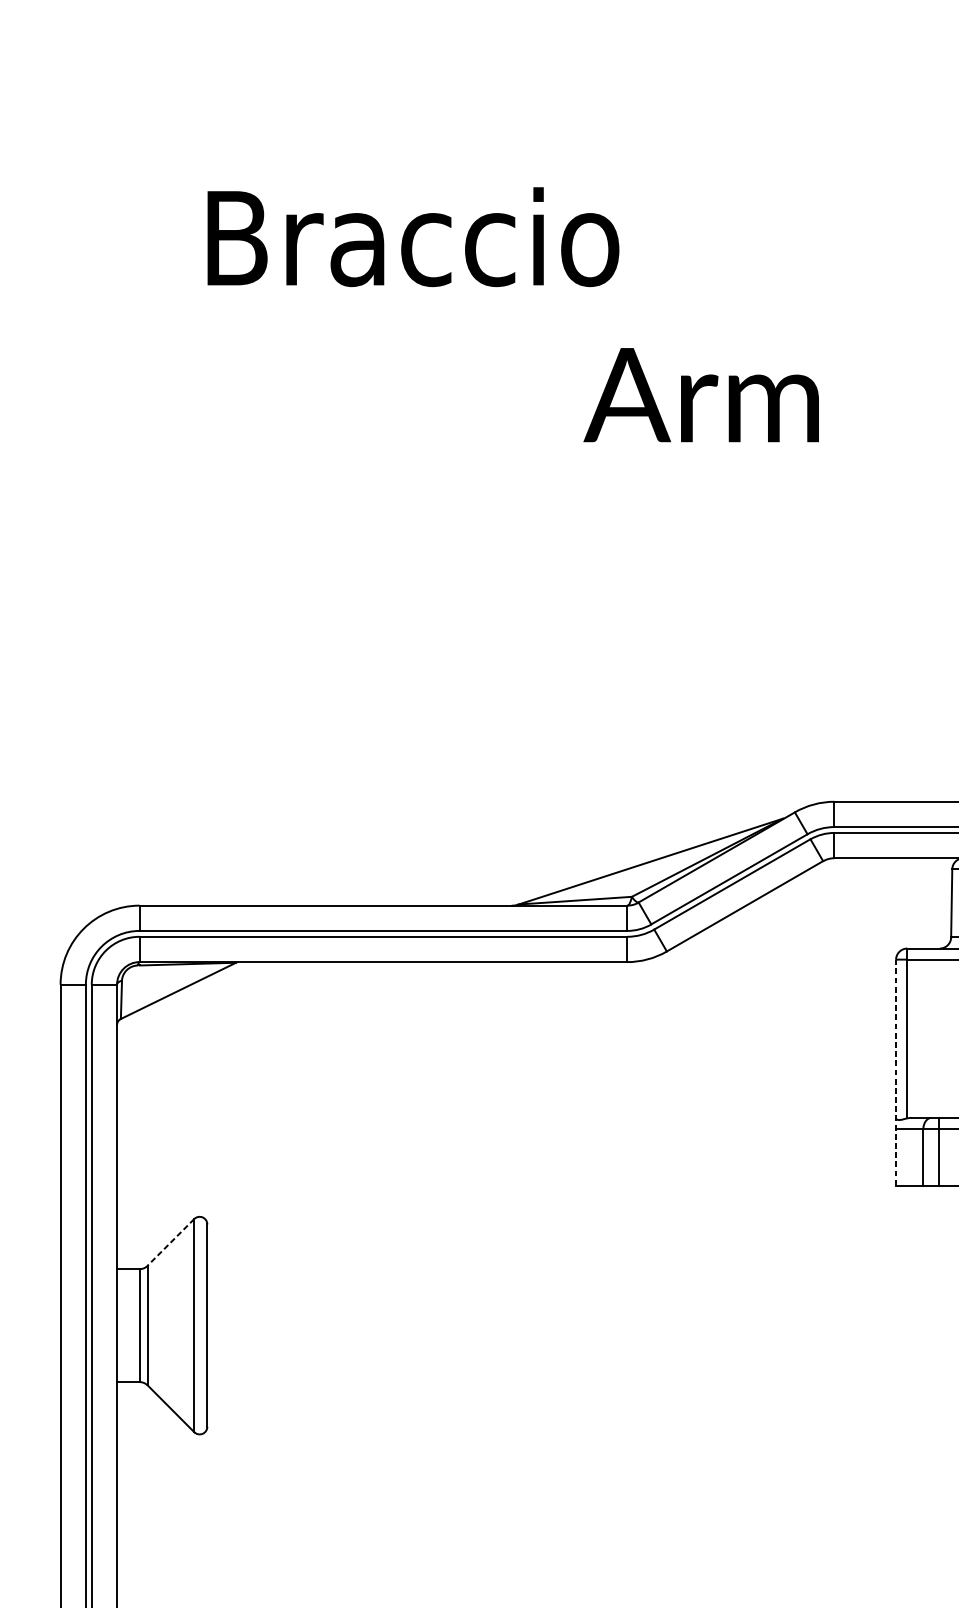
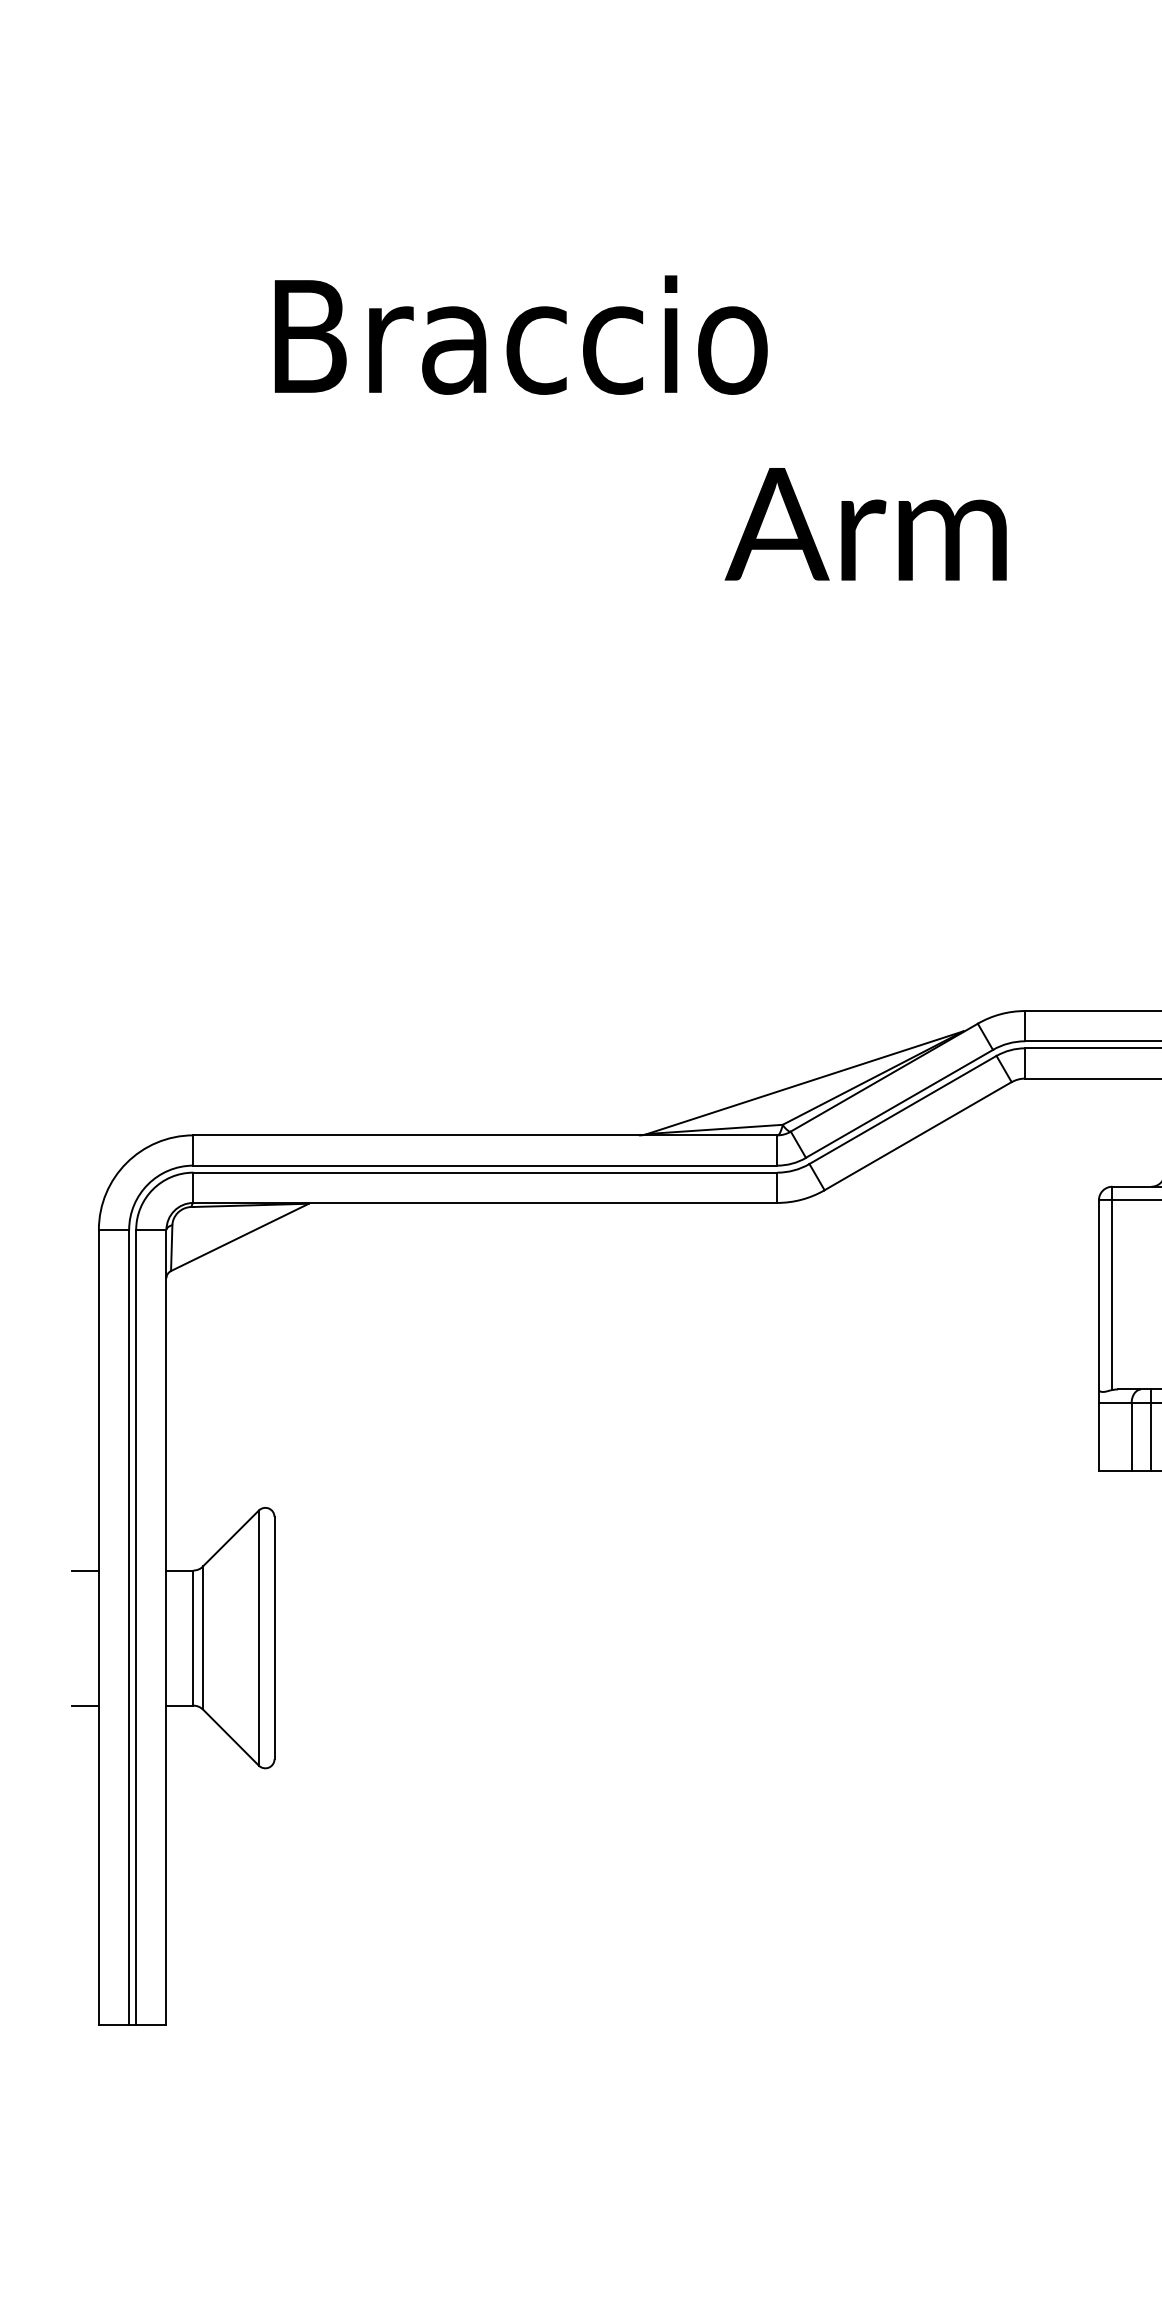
line: (895, 1072) -> (1098, 1334), dashed -> solid
line: (170, 1242) -> (230, 1538), dashed -> solid
line: (48, 1269) -> (84, 1570), added
line: (48, 1381) -> (84, 1705), added

